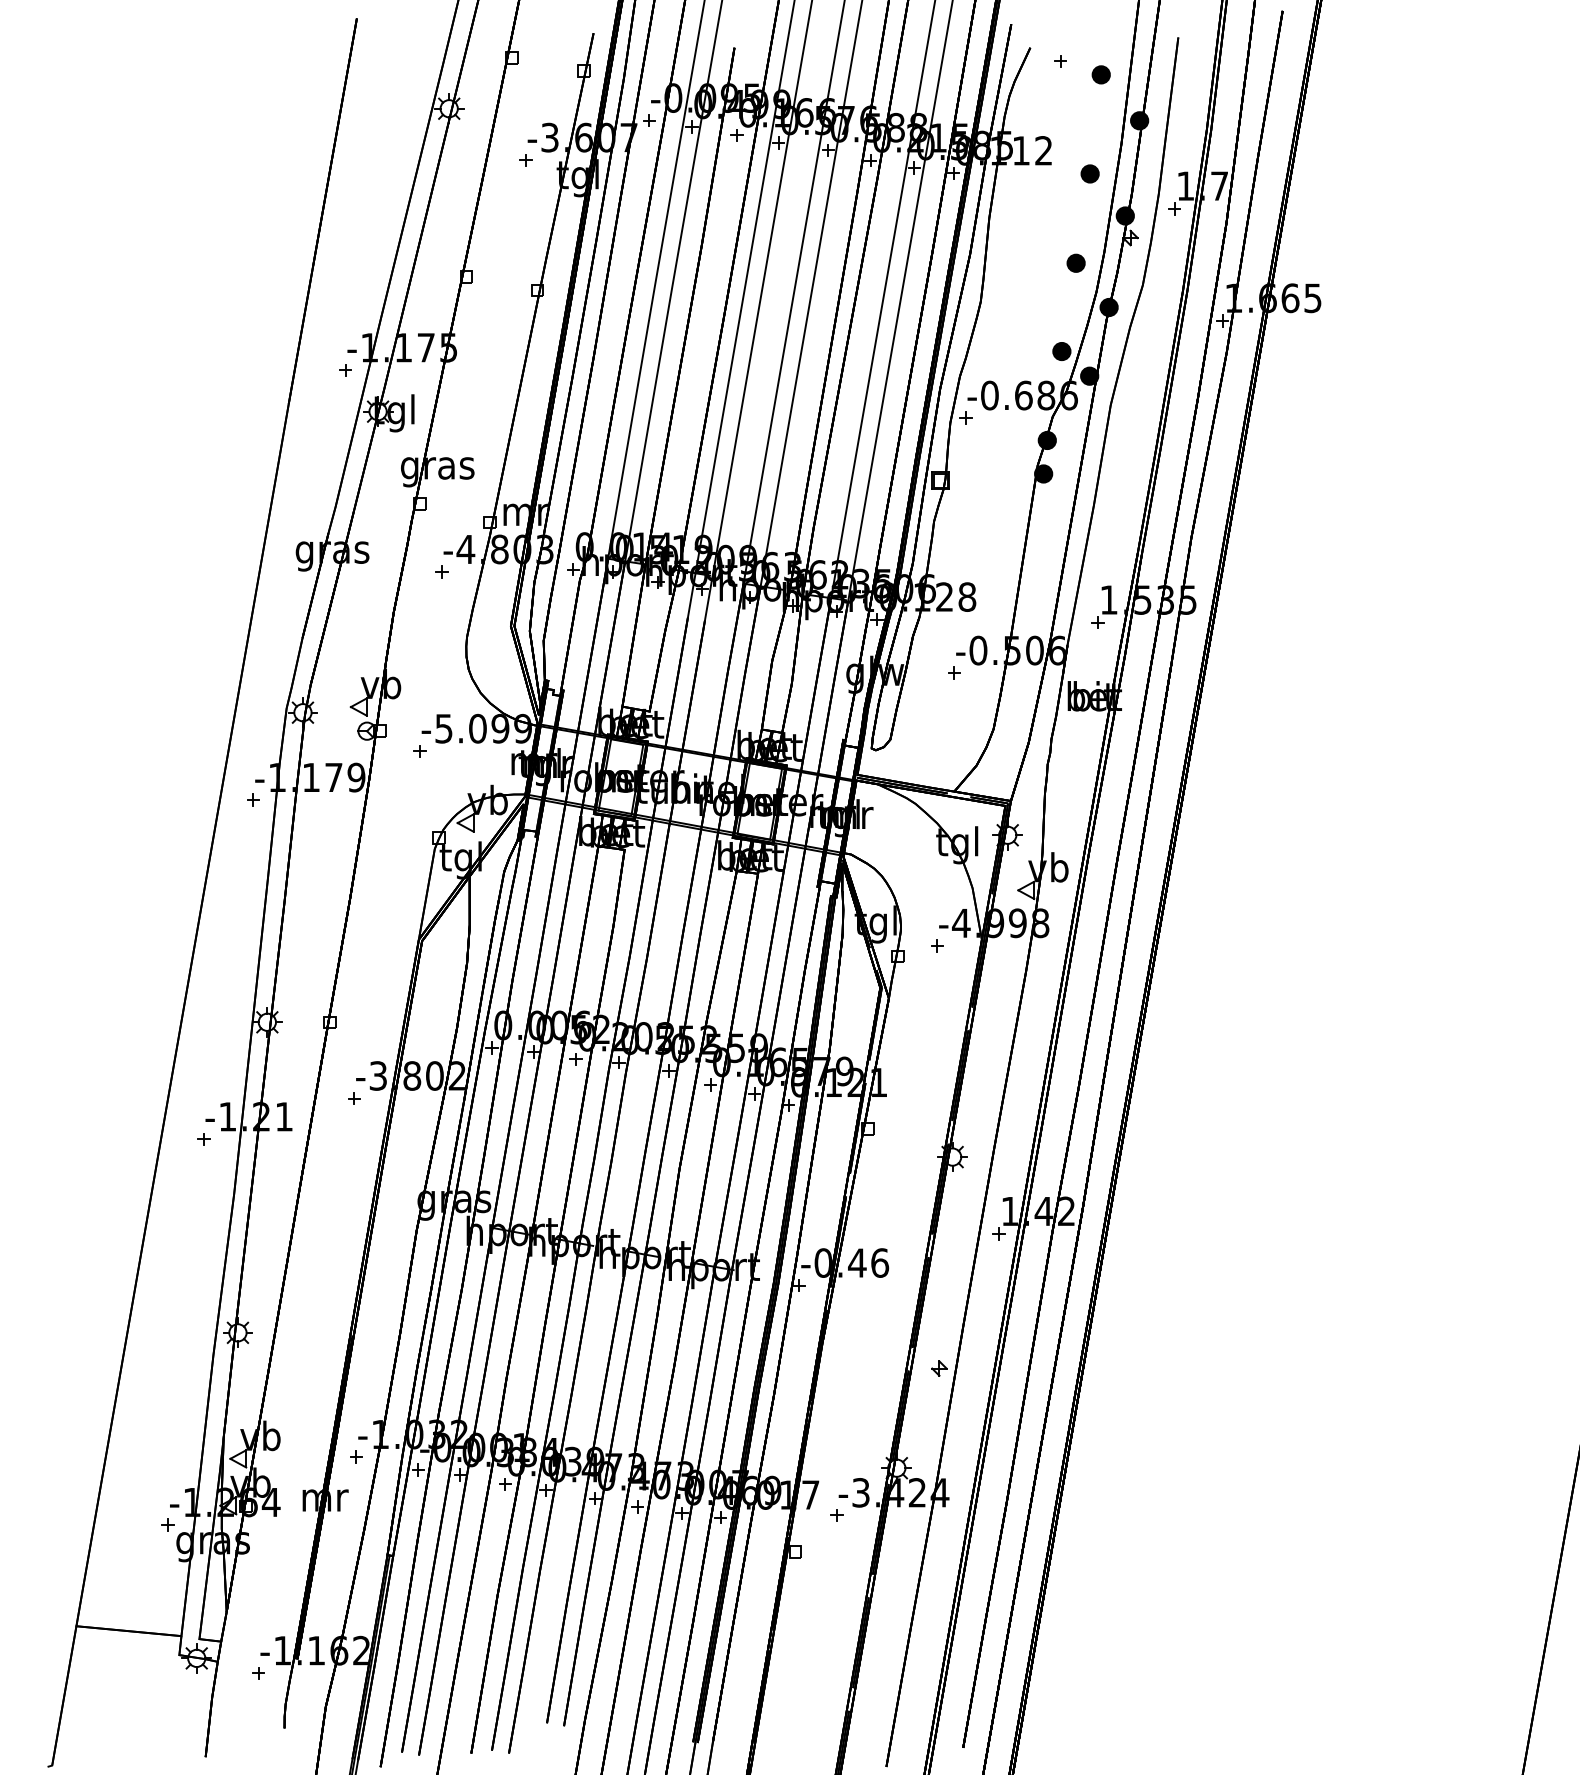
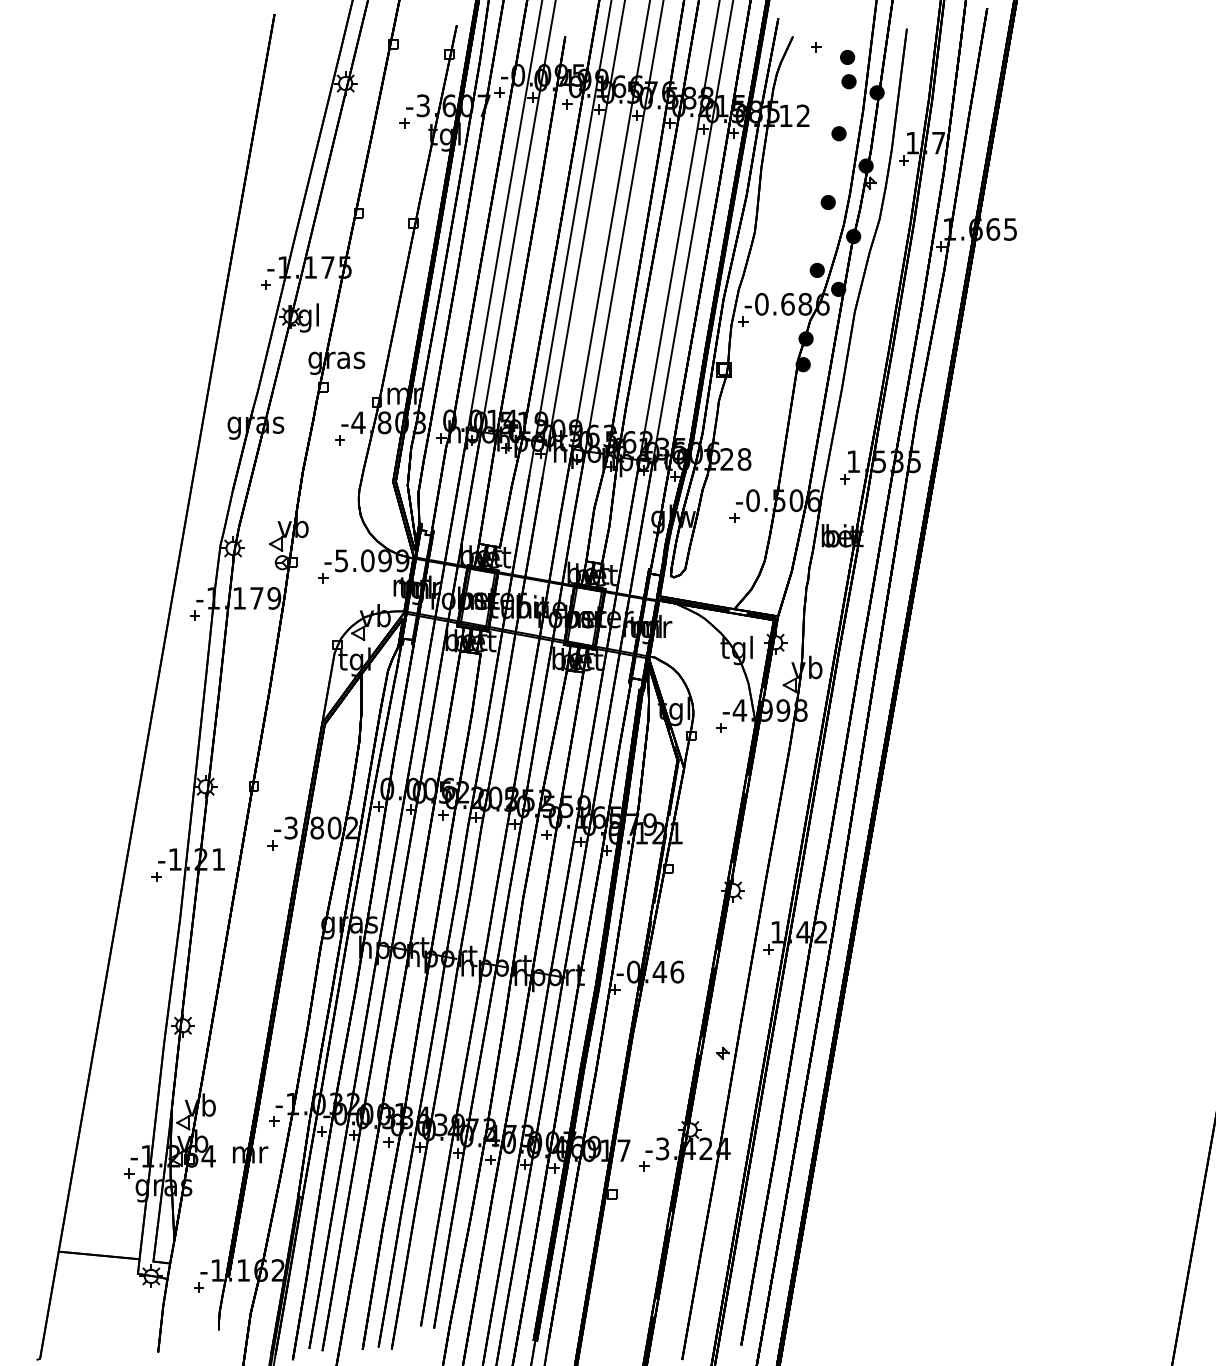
part: (1102, 106) -> (848, 81), added

